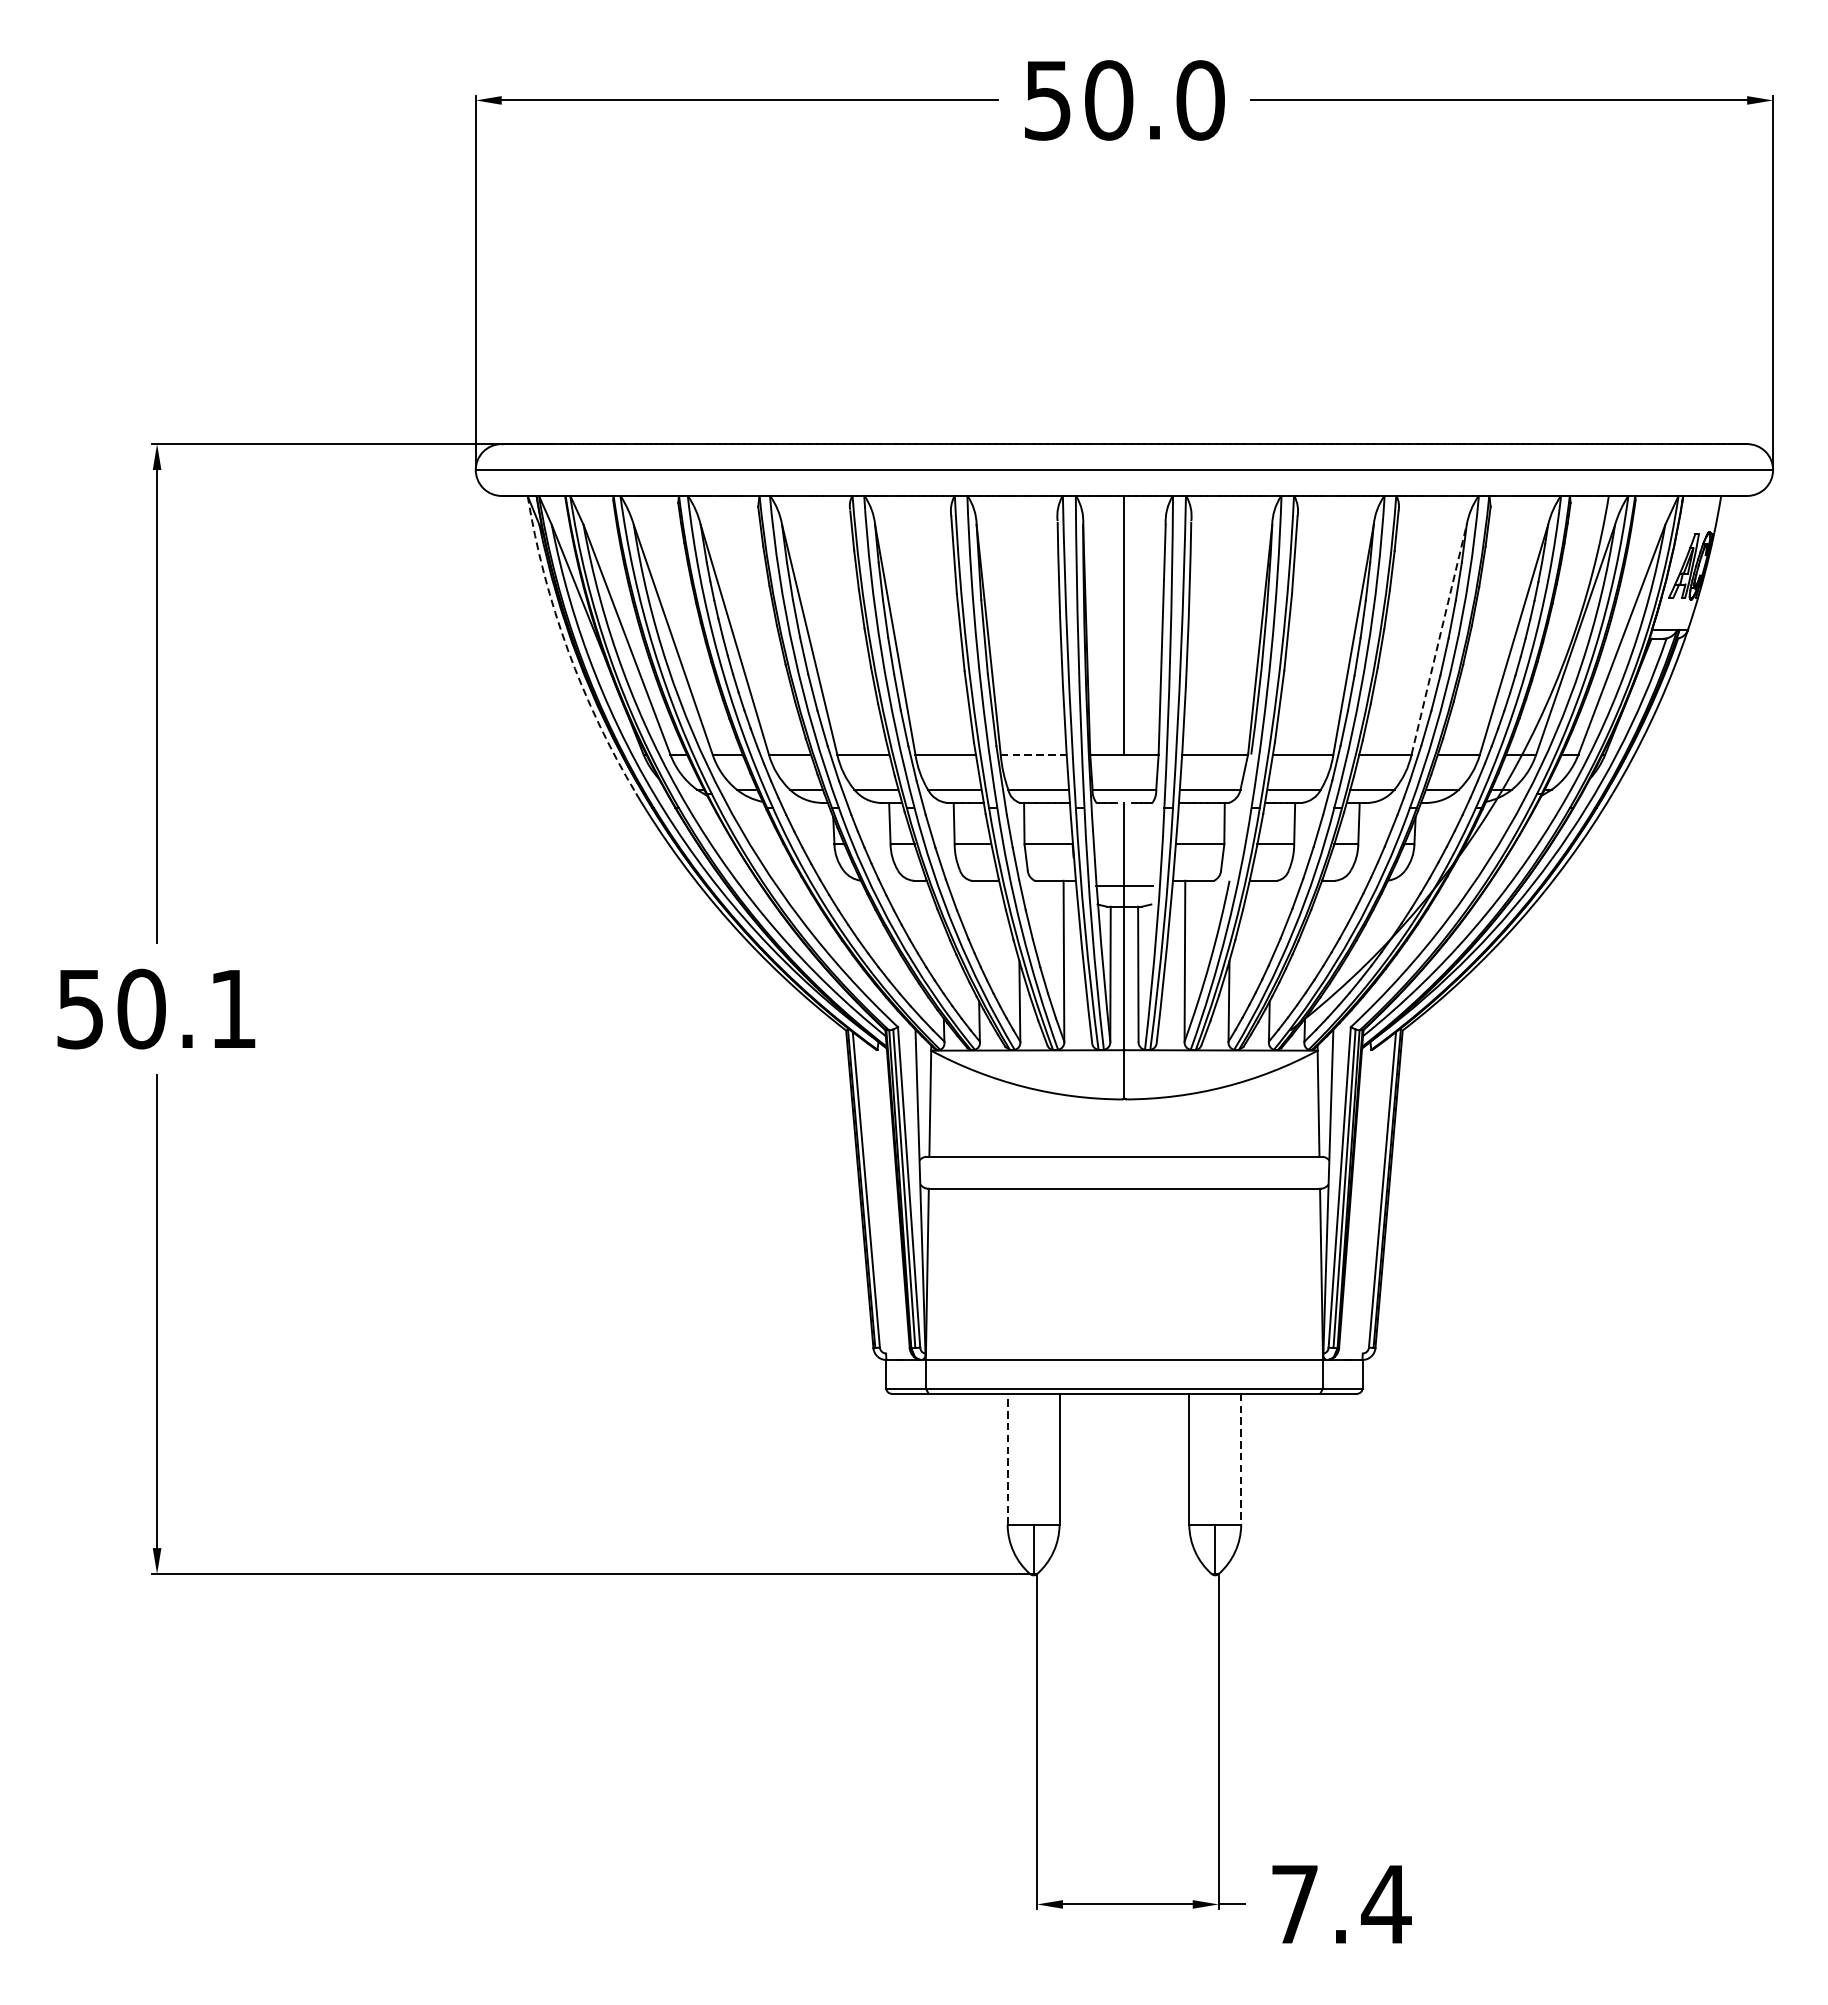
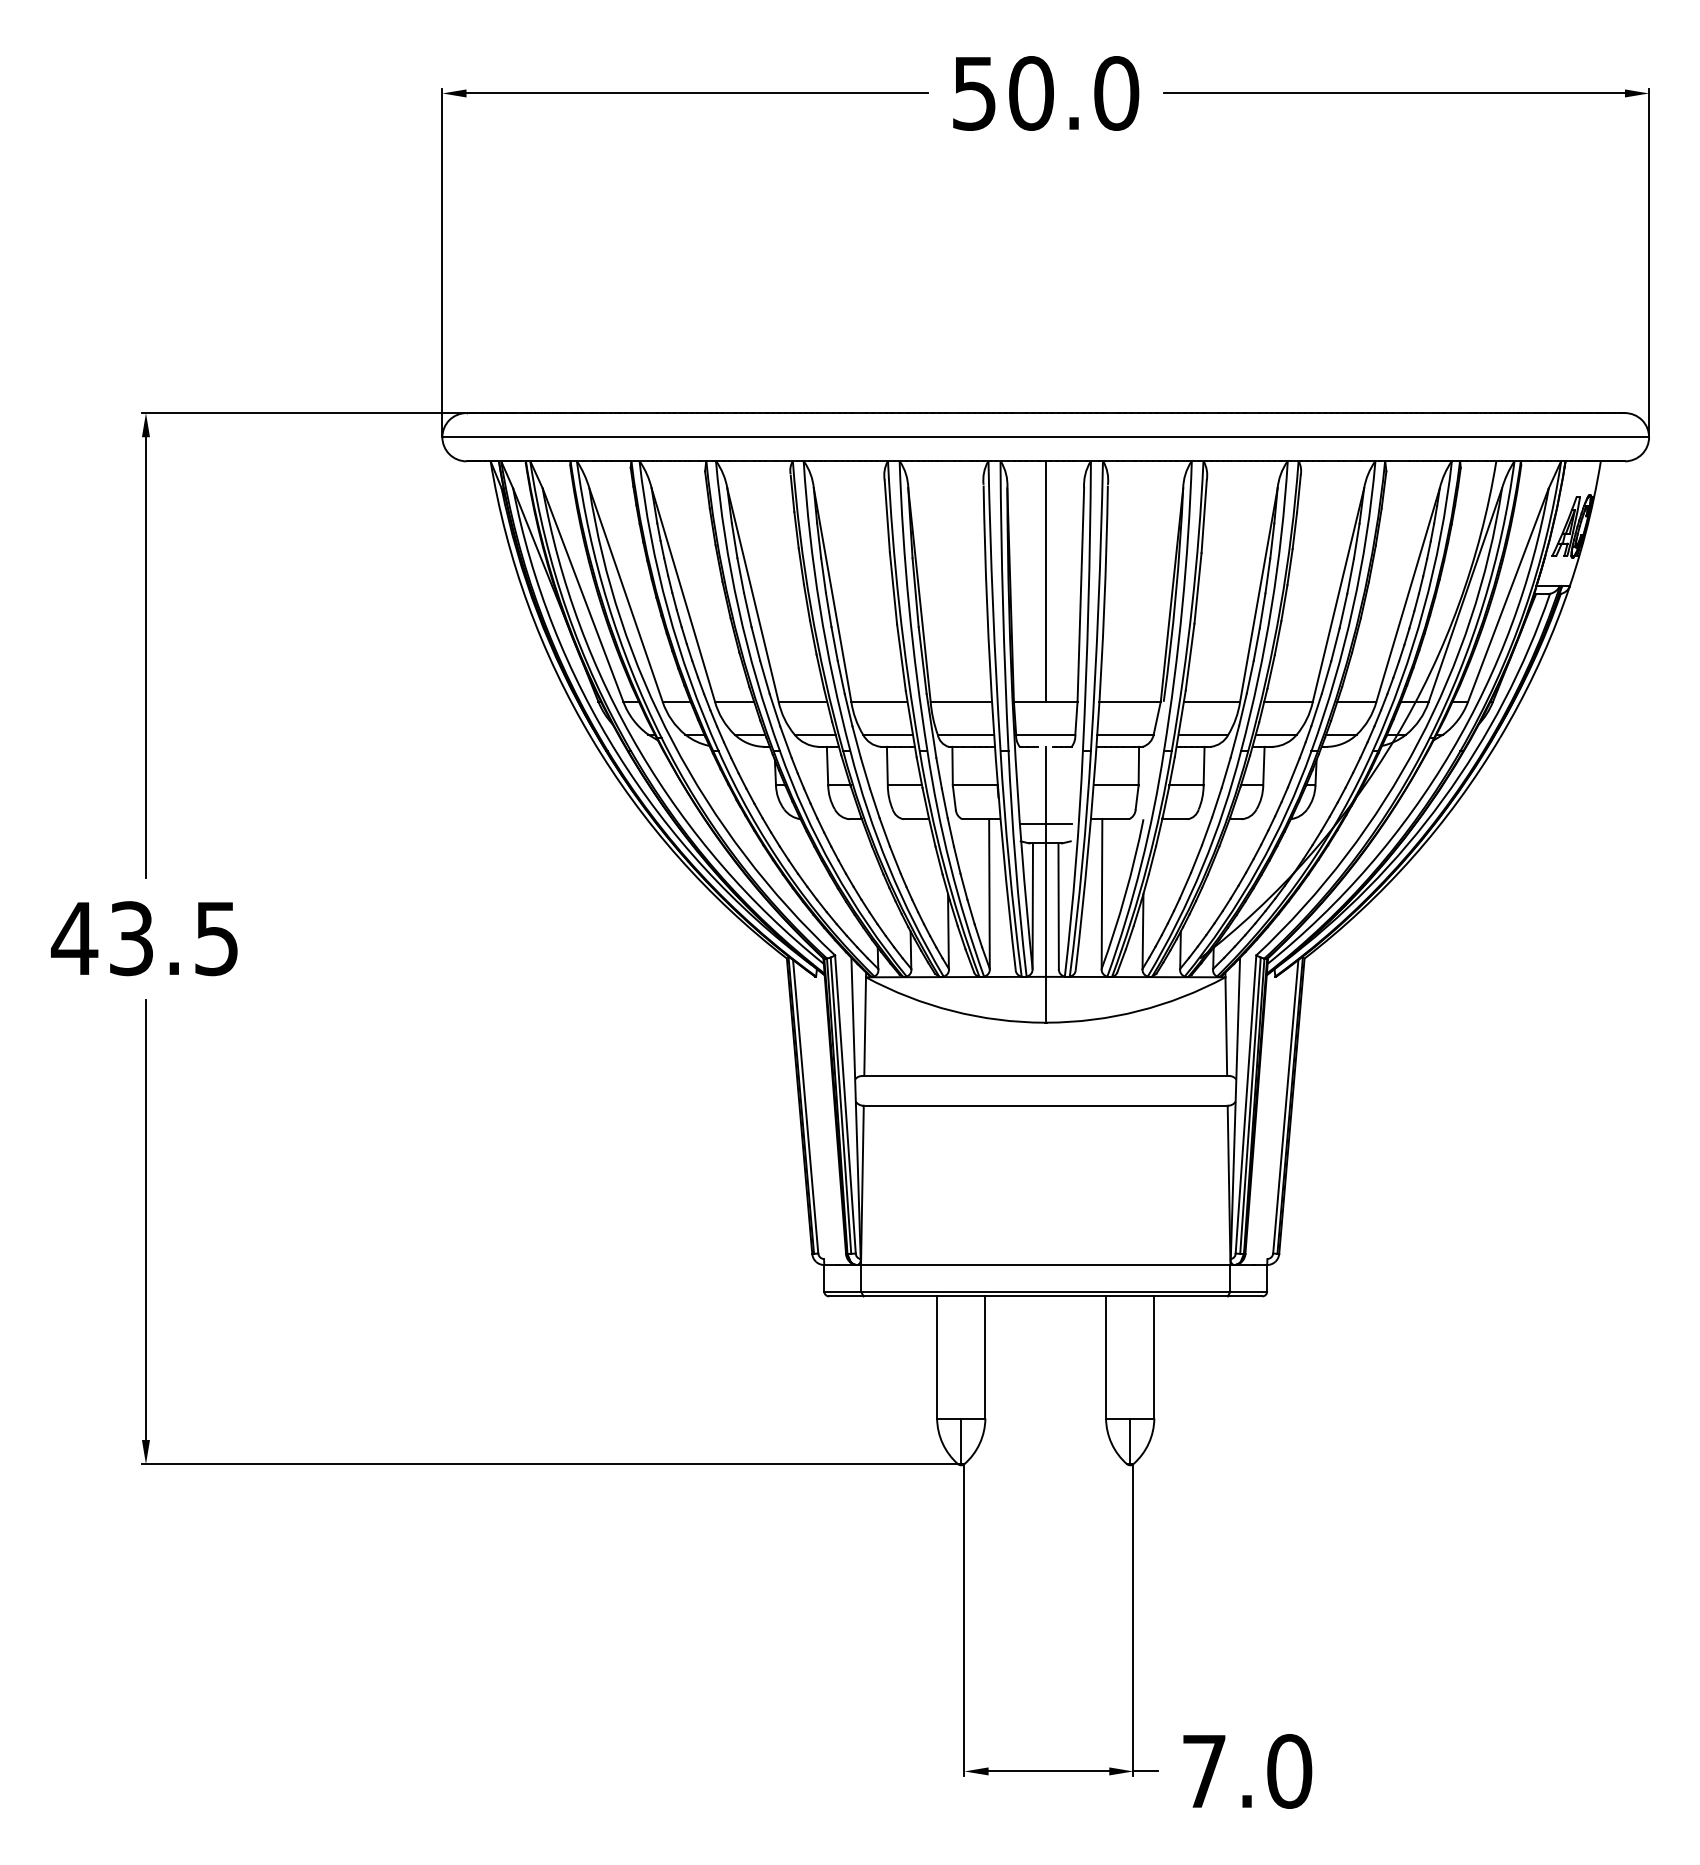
line: (1439, 640) -> (1338, 595), dashed -> solid
arc: (568, 649) -> (528, 604), dashed -> solid
line: (1033, 754) -> (961, 701), dashed -> solid
text: (154, 1008) -> (143, 938), 50.1 -> 43.5
line: (1008, 1458) -> (937, 1356), dashed -> solid
line: (1241, 1459) -> (1154, 1357), dashed -> solid
text: (1386, 1904) -> (1289, 1771), 7.4 -> 7.0

